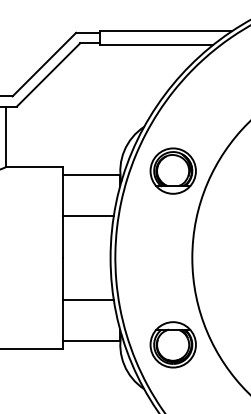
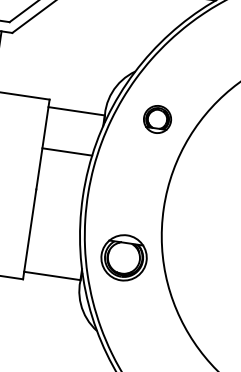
part: (172, 170) -> (156, 118), size x0.6
line: (88, 299) -> (55, 234), removed
part: (172, 344) -> (123, 257), moved

